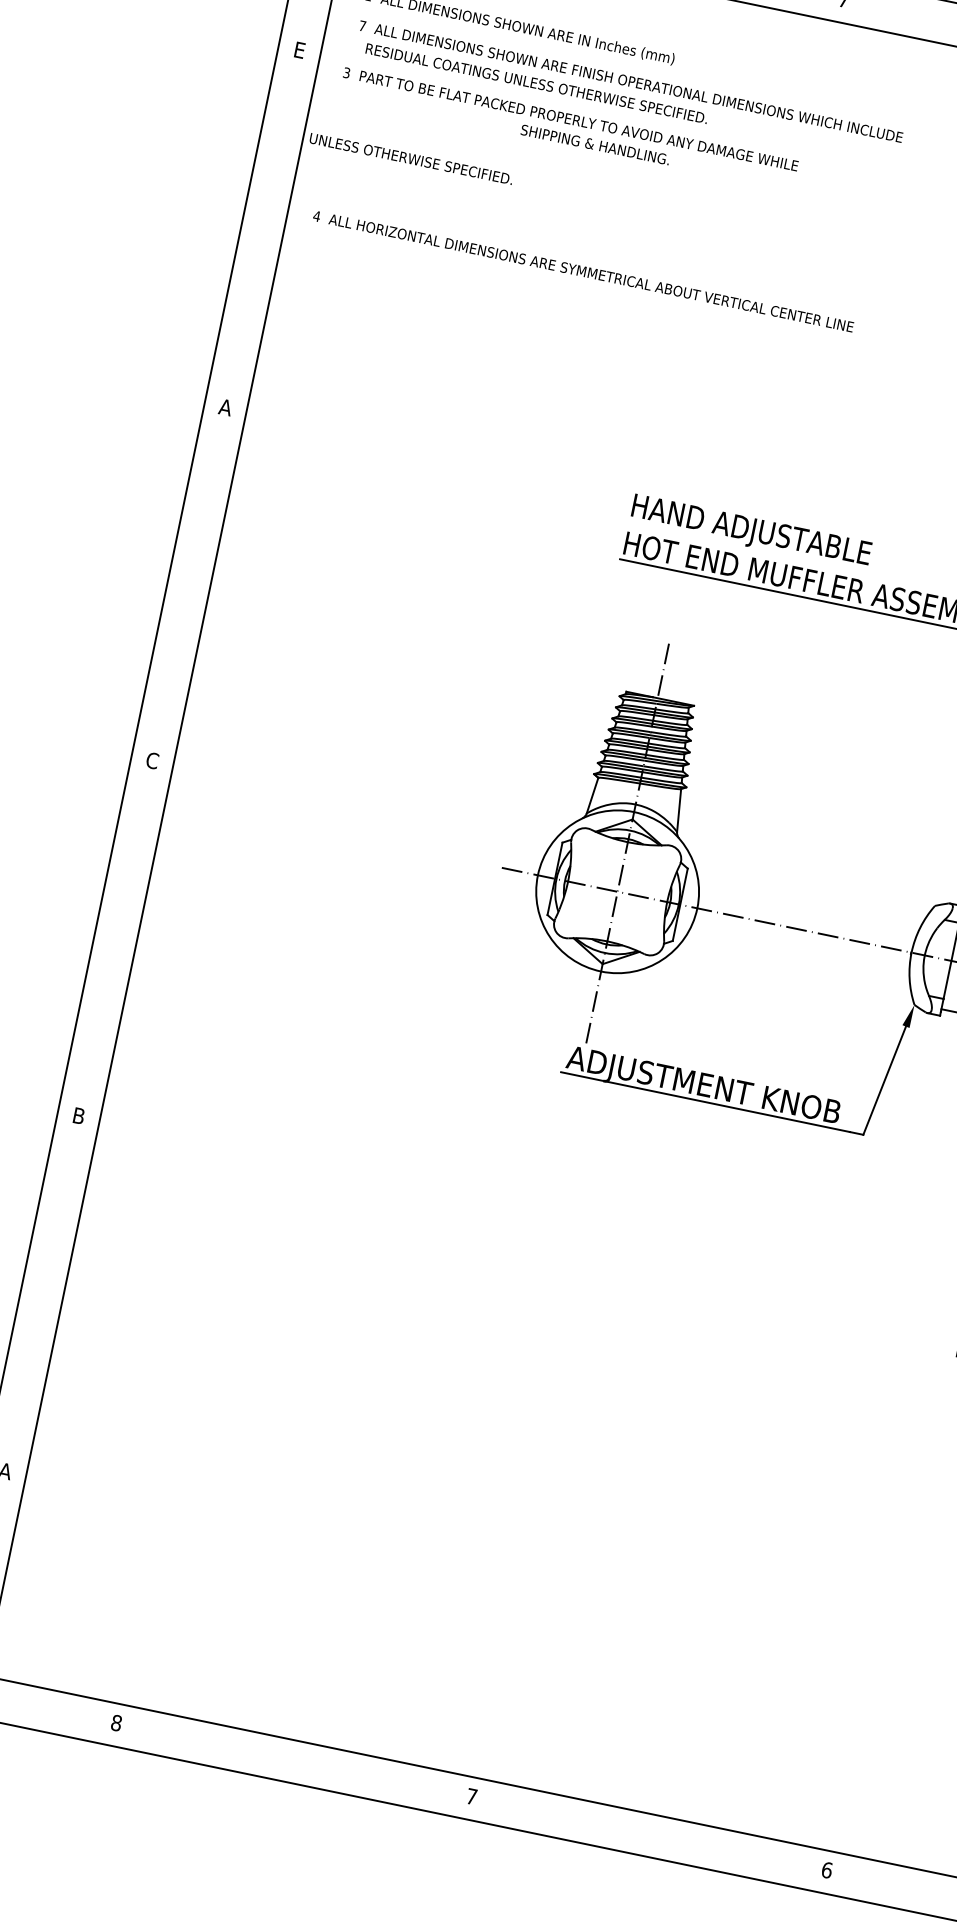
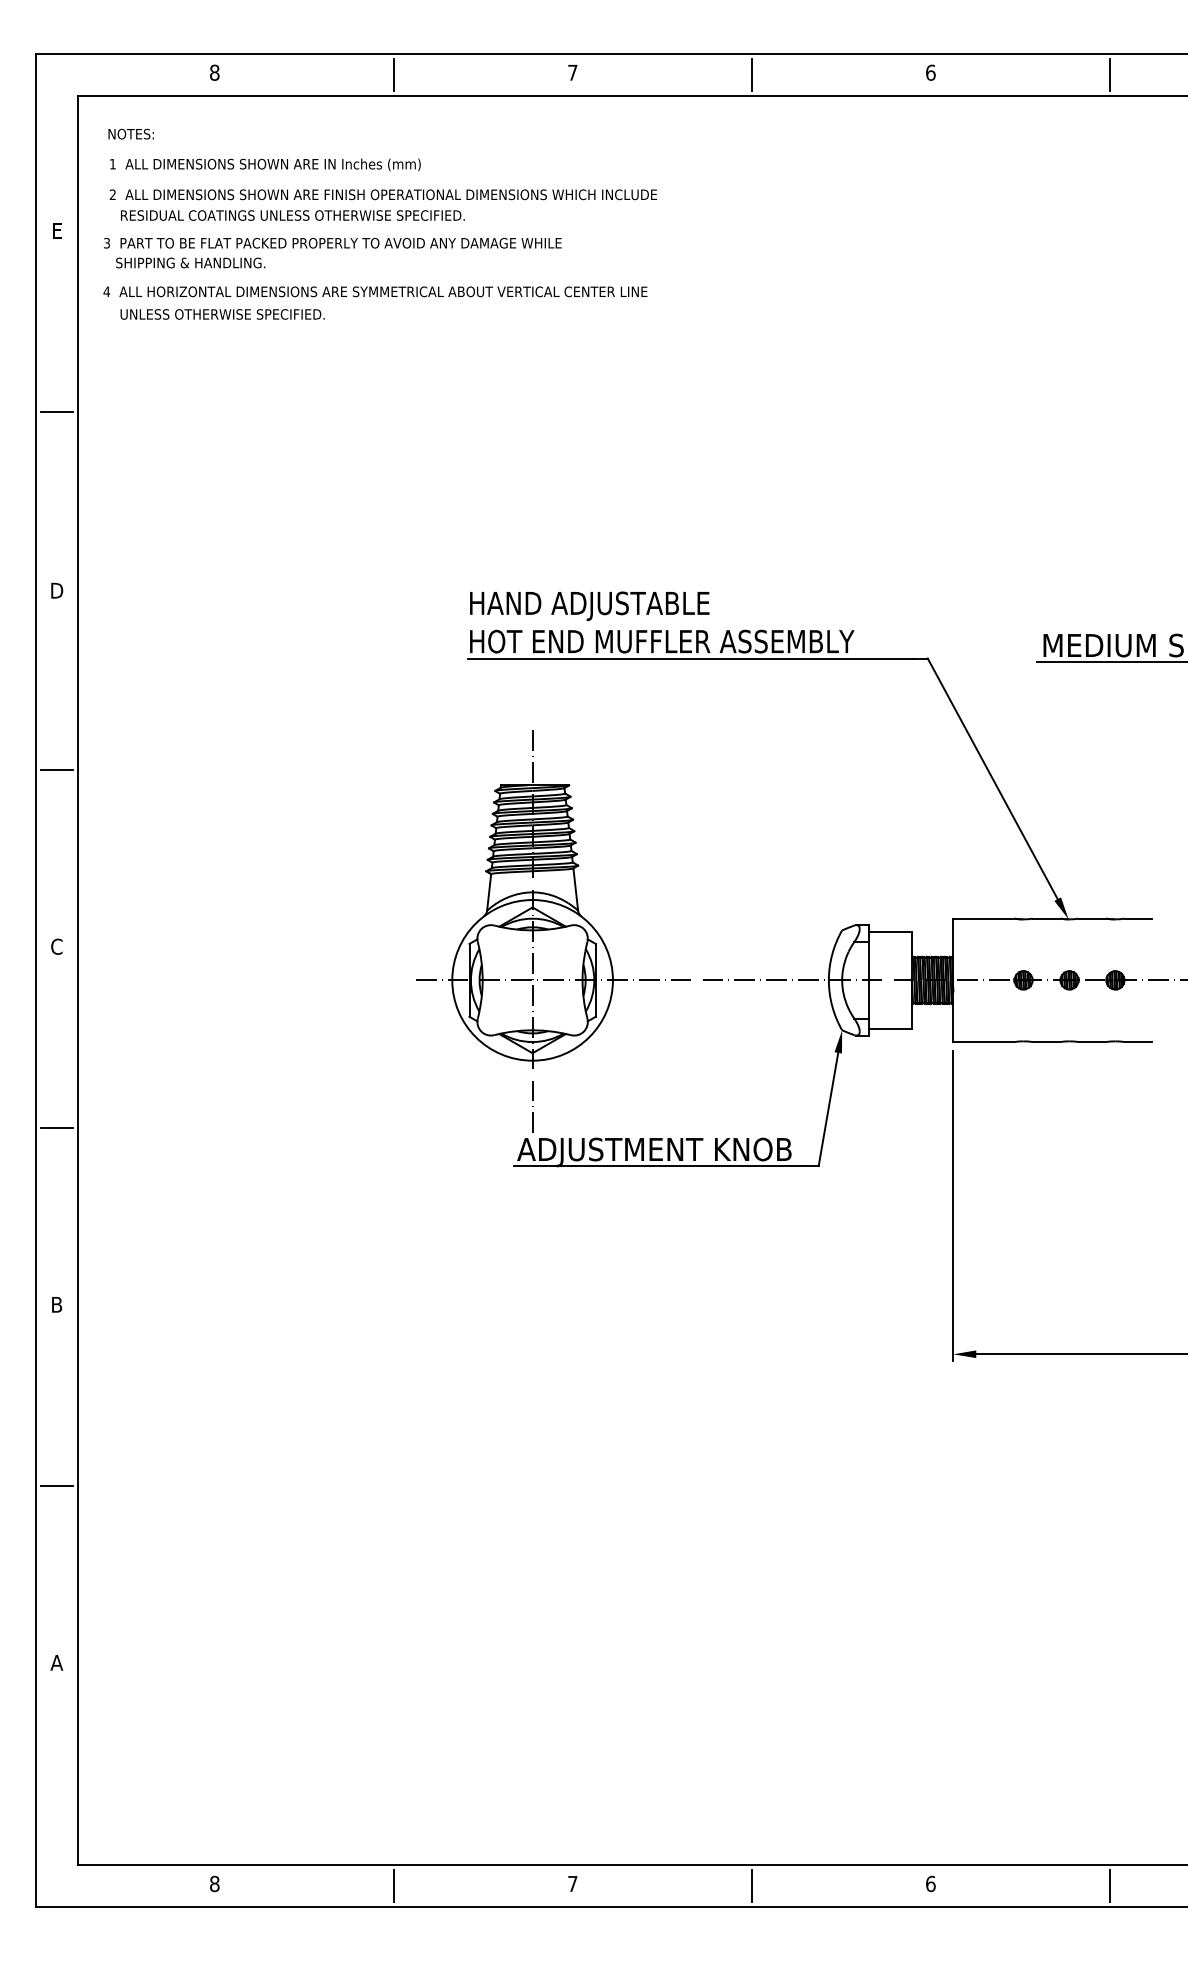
text: (362, 25) -> (112, 194), 7 -> 2
text: (595, 144) -> (190, 262), moved
text: (411, 159) -> (222, 314), moved
line: (262, 229) -> (56, 411), added
text: (583, 271) -> (375, 291), moved
text: (225, 407) -> (56, 590), A -> D
line: (188, 584) -> (56, 769), added
line: (114, 939) -> (56, 1127), added
line: (41, 1295) -> (56, 1485), added
line: (293, 1761) -> (393, 1885), added
line: (648, 1834) -> (751, 1885), added

